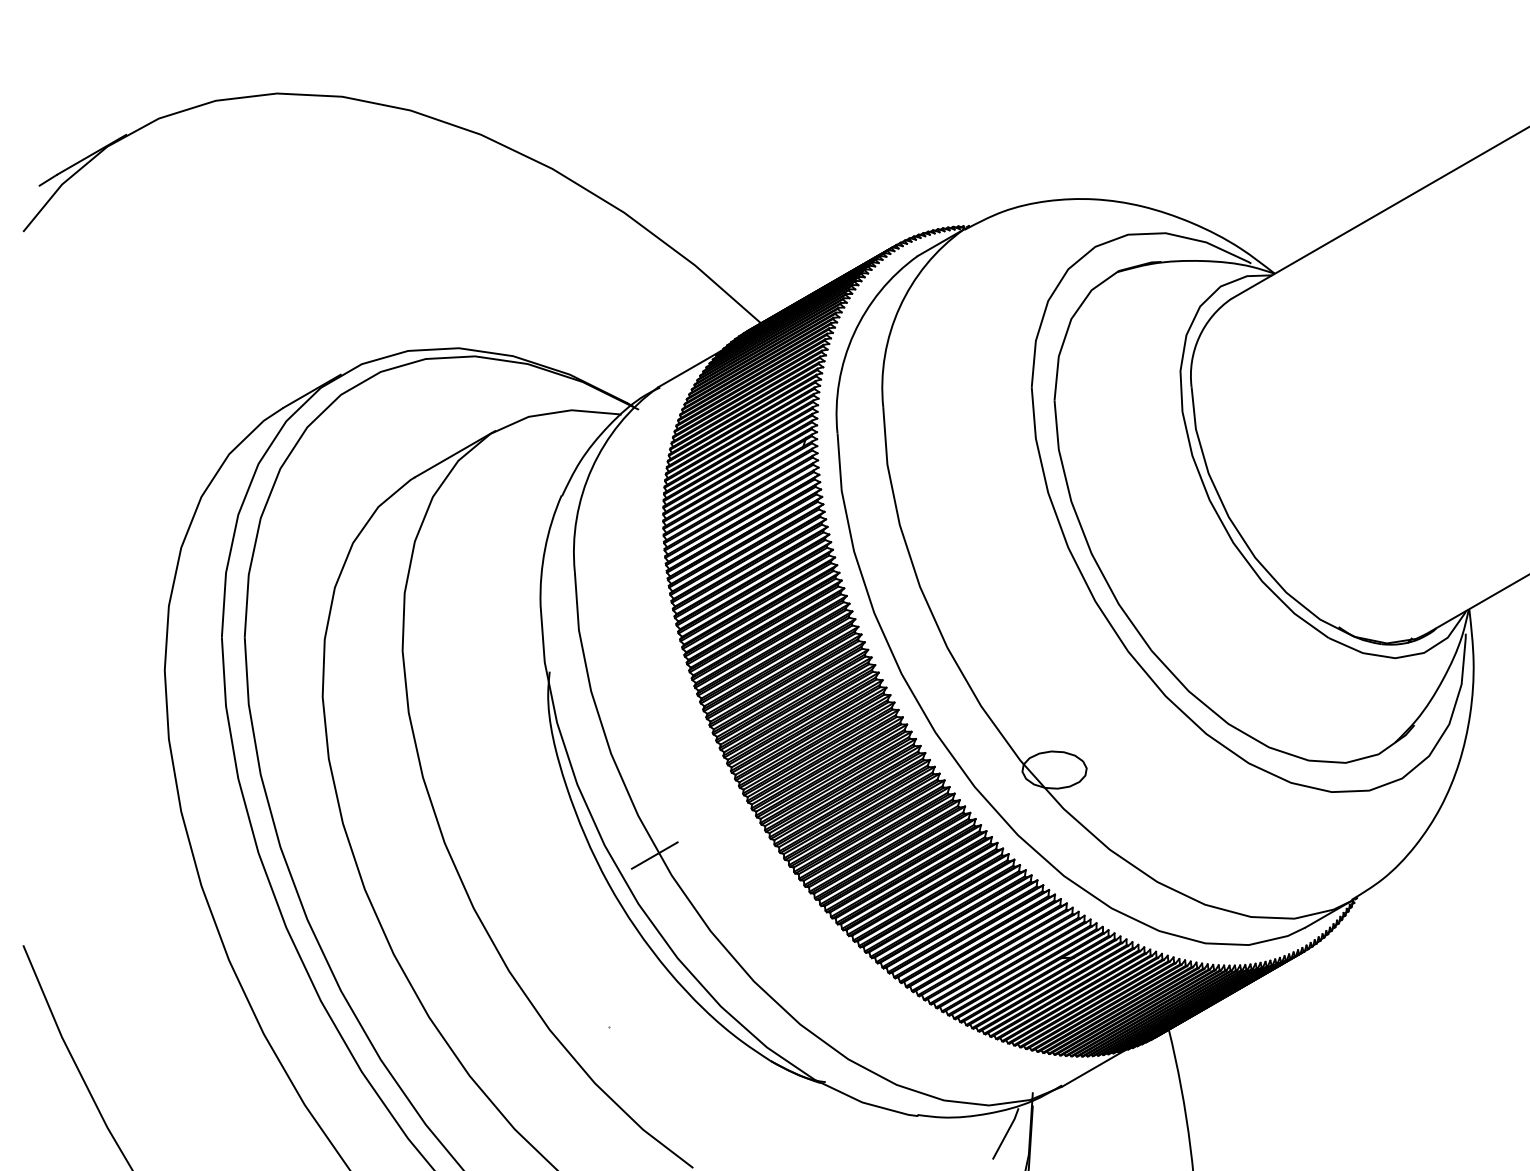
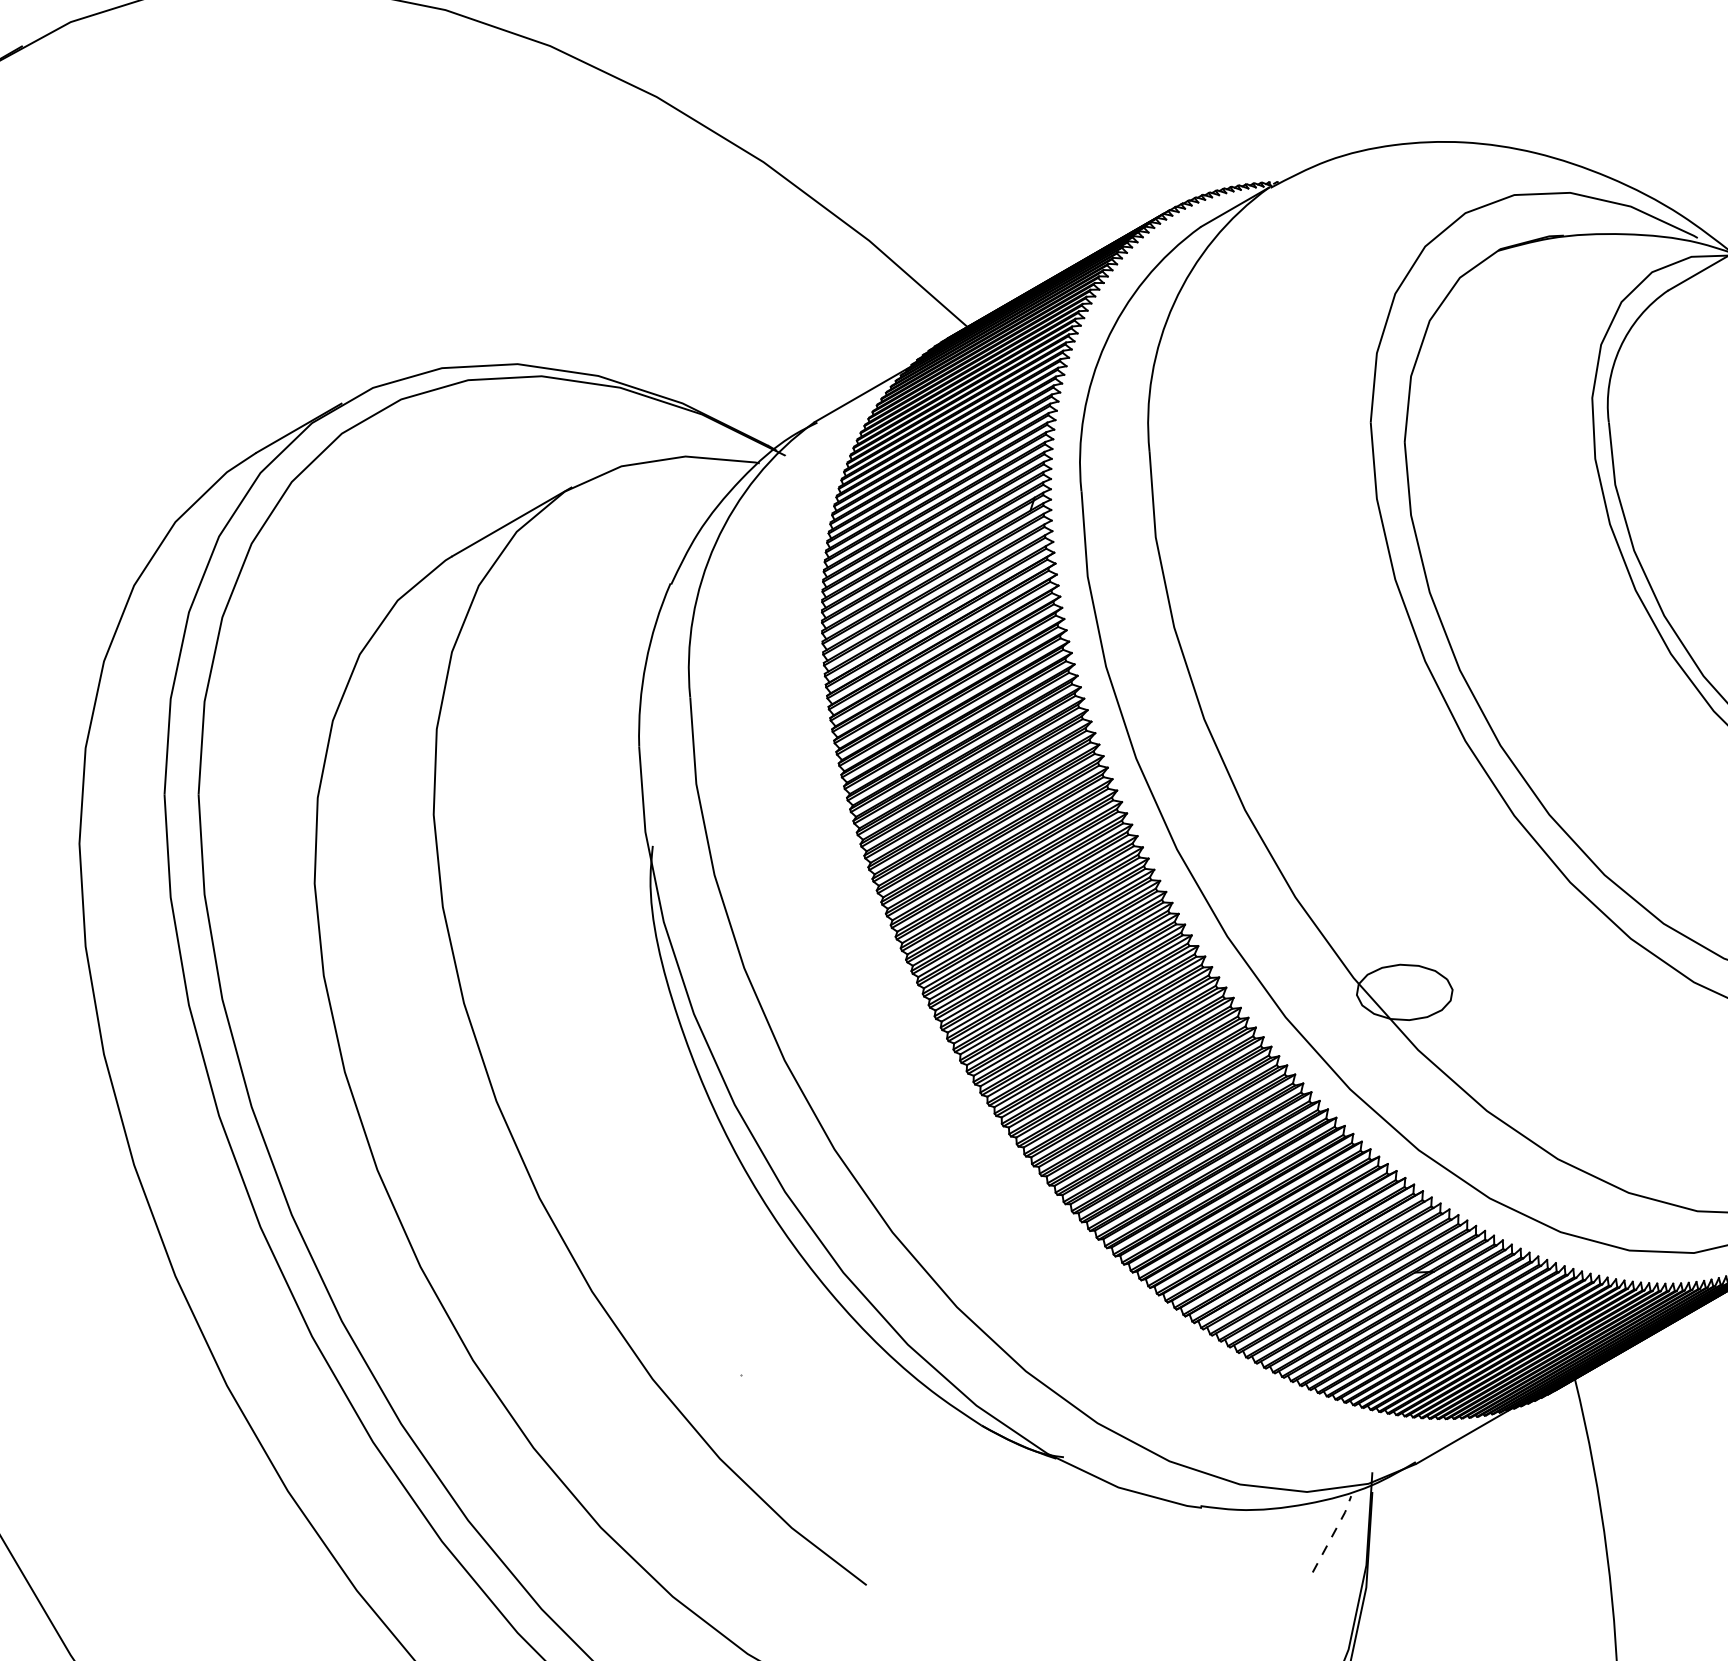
line: (654, 855) -> (808, 1119), removed
line: (1006, 1133) -> (1333, 1533), solid -> dashed

